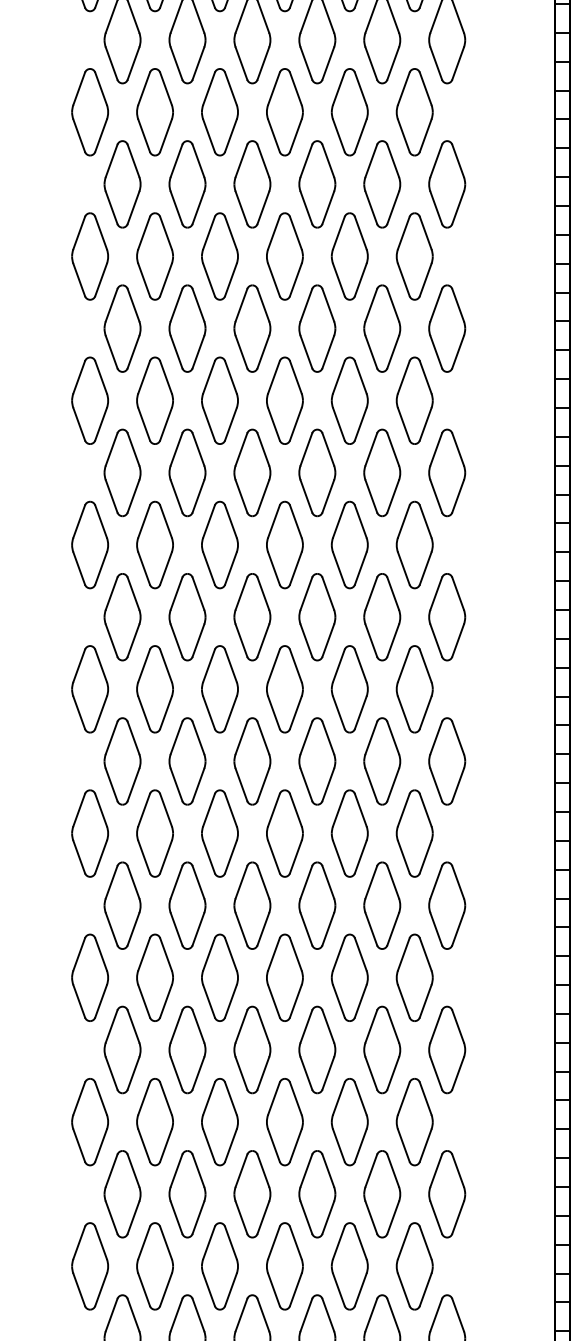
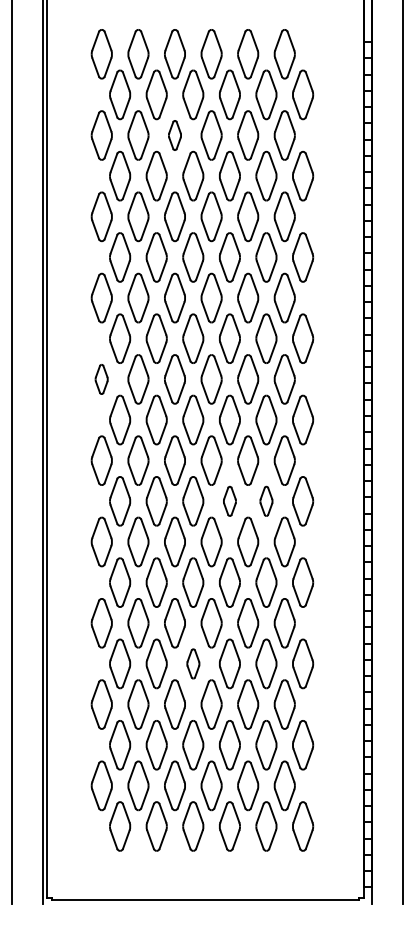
part: (219, 112) -> (174, 135), size x0.6
part: (89, 545) -> (101, 379), size x0.6
part: (316, 761) -> (229, 501), size x0.6
part: (382, 761) -> (266, 501), size x0.6
part: (252, 1049) -> (193, 663), size x0.6

